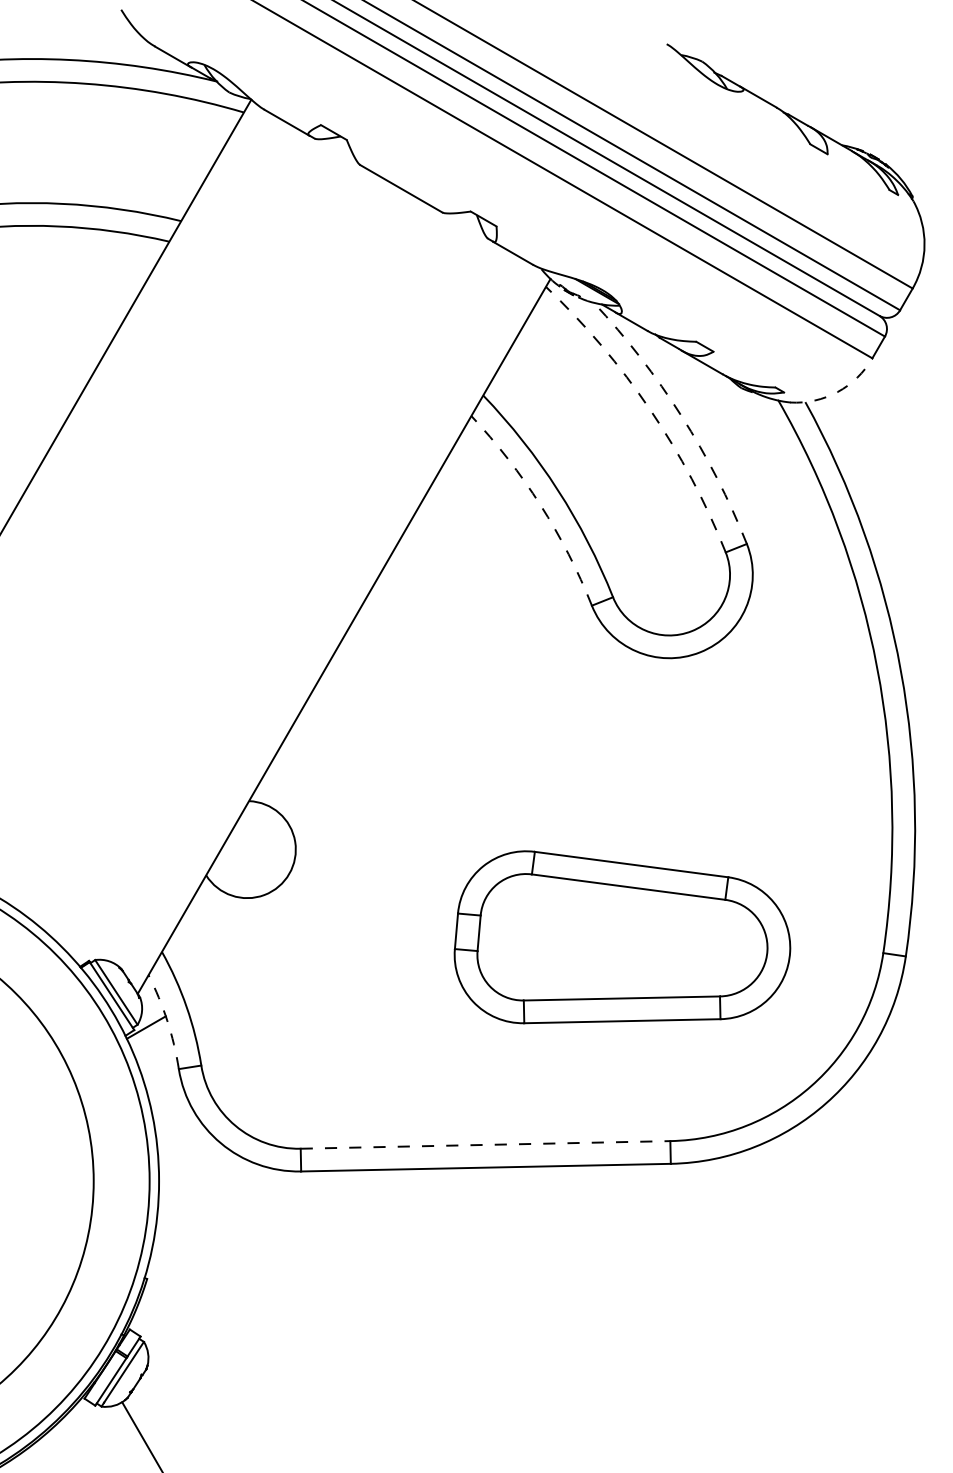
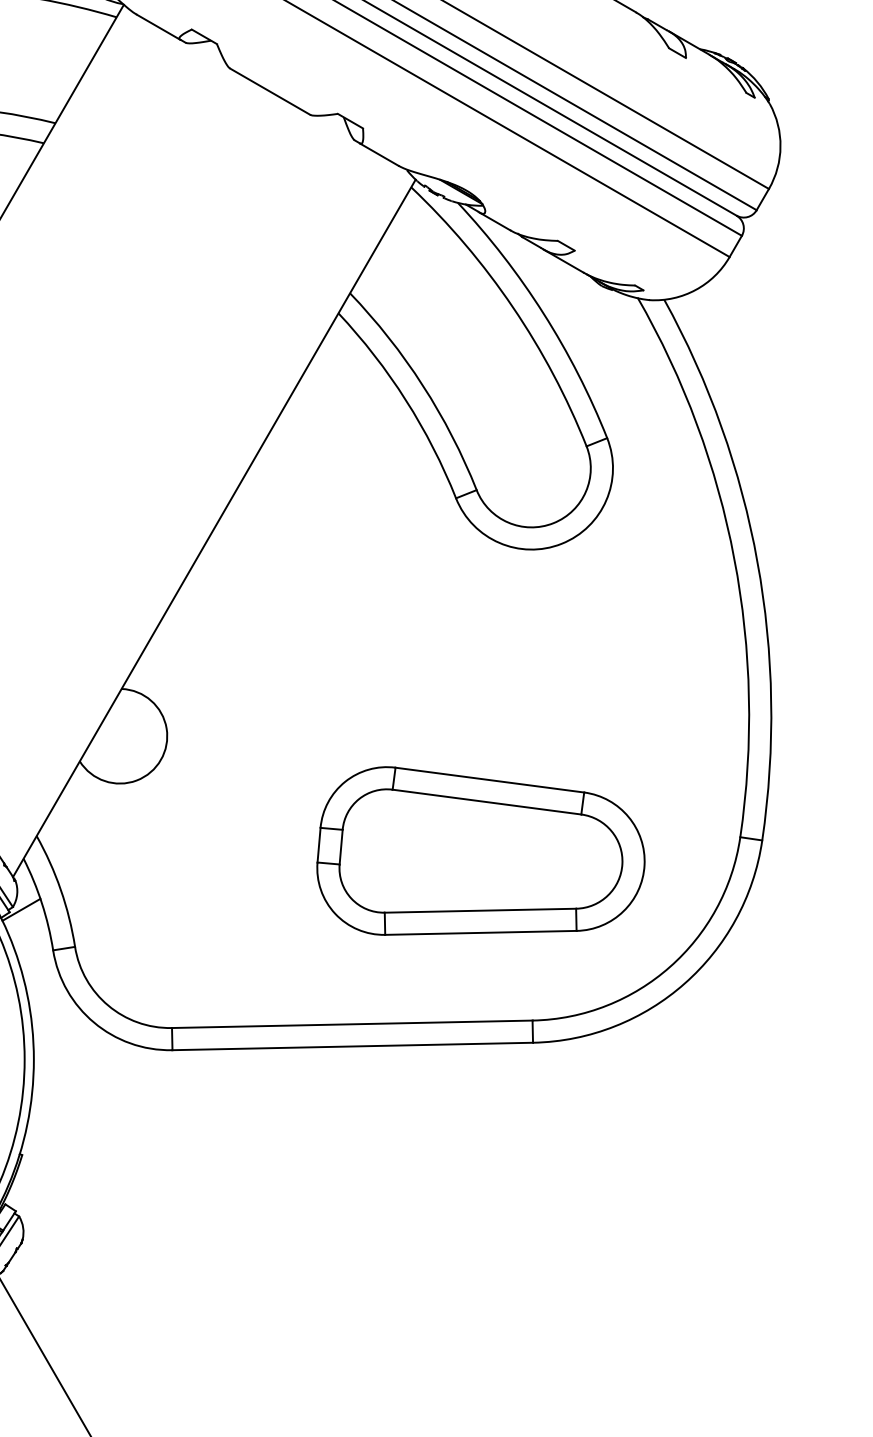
arc: (837, 392) -> (695, 290), dashed -> solid
arc: (650, 409) -> (513, 306), dashed -> solid
arc: (681, 416) -> (543, 313), dashed -> solid
arc: (540, 505) -> (405, 400), dashed -> solid
part: (622, 937) -> (481, 851), moved
arc: (167, 1020) -> (42, 902), dashed -> solid
line: (485, 1144) -> (352, 1023), dashed -> solid

